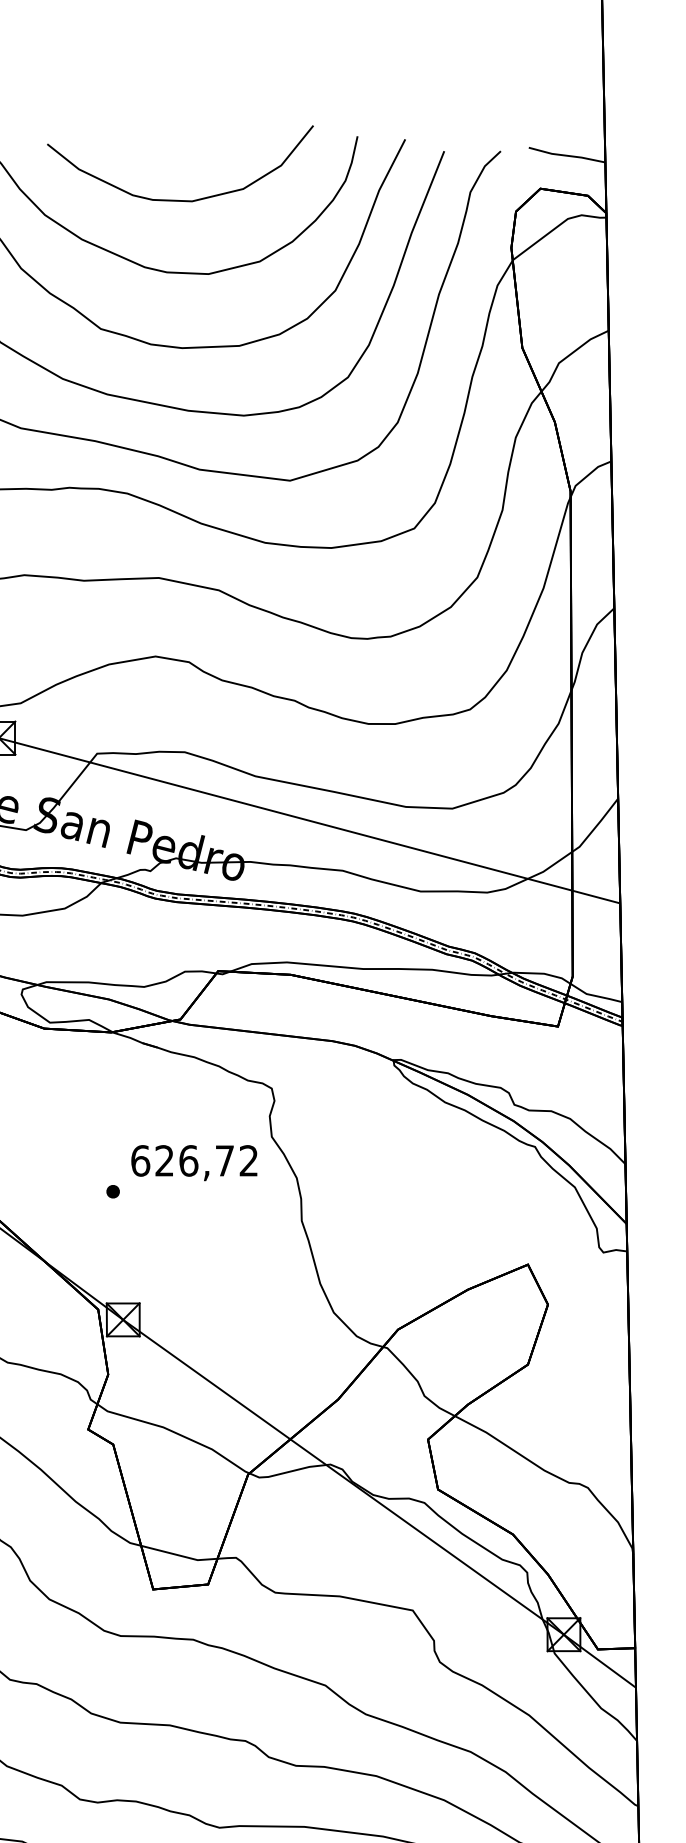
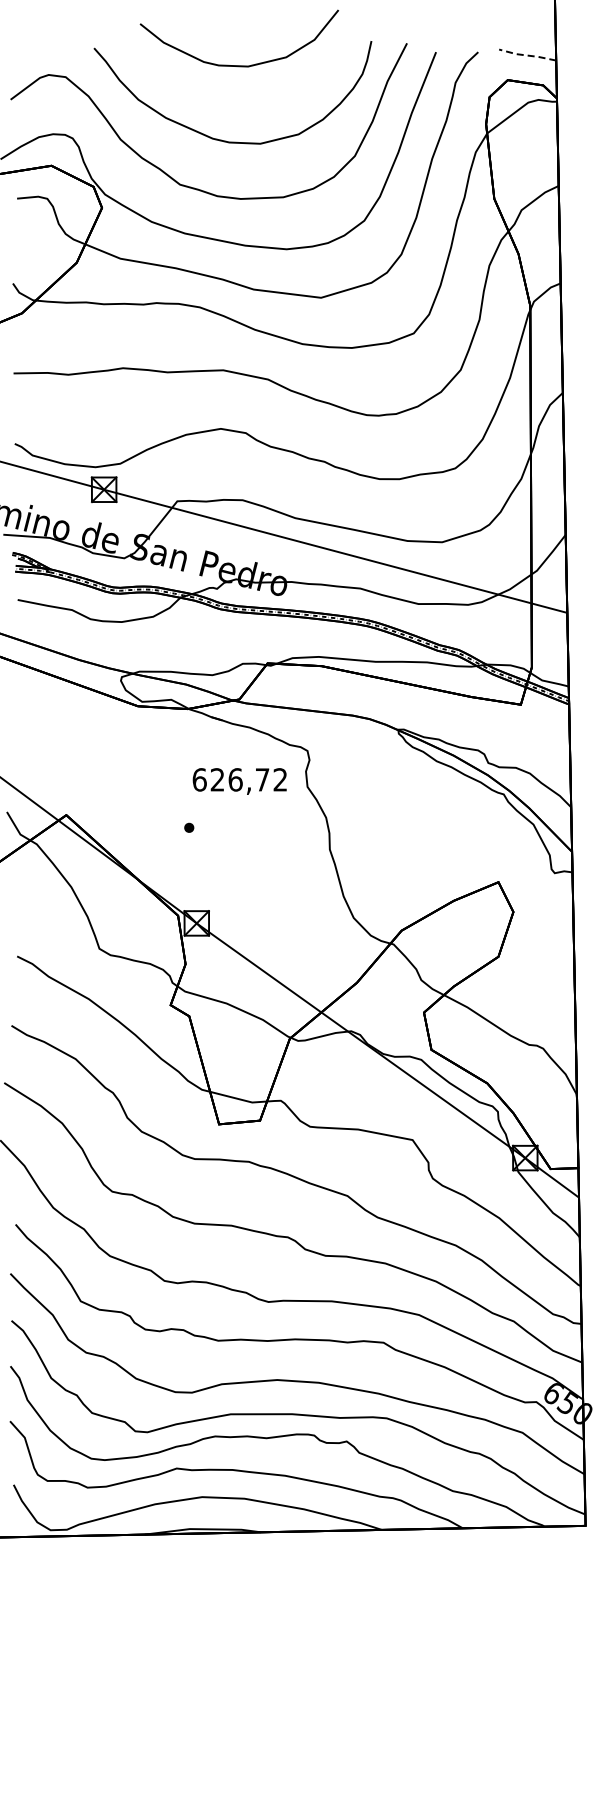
line: (565, 155) -> (526, 55), solid -> dashed
curve: (179, 199) -> (238, 65), moved
text: (193, 1163) -> (239, 781), moved

